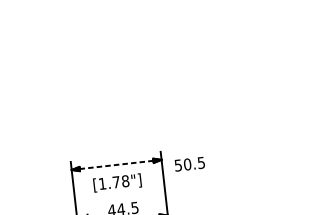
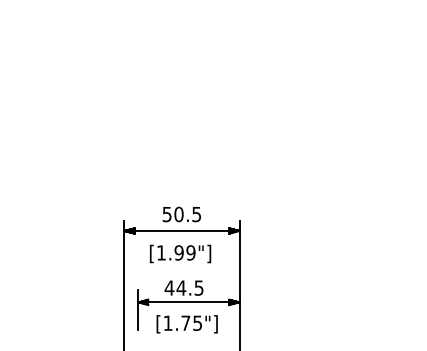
line: (116, 164) -> (181, 230), dashed -> solid
text: (189, 164) -> (181, 214), moved
text: (120, 181) -> (184, 252), [1.78"] -> [1.99"]

